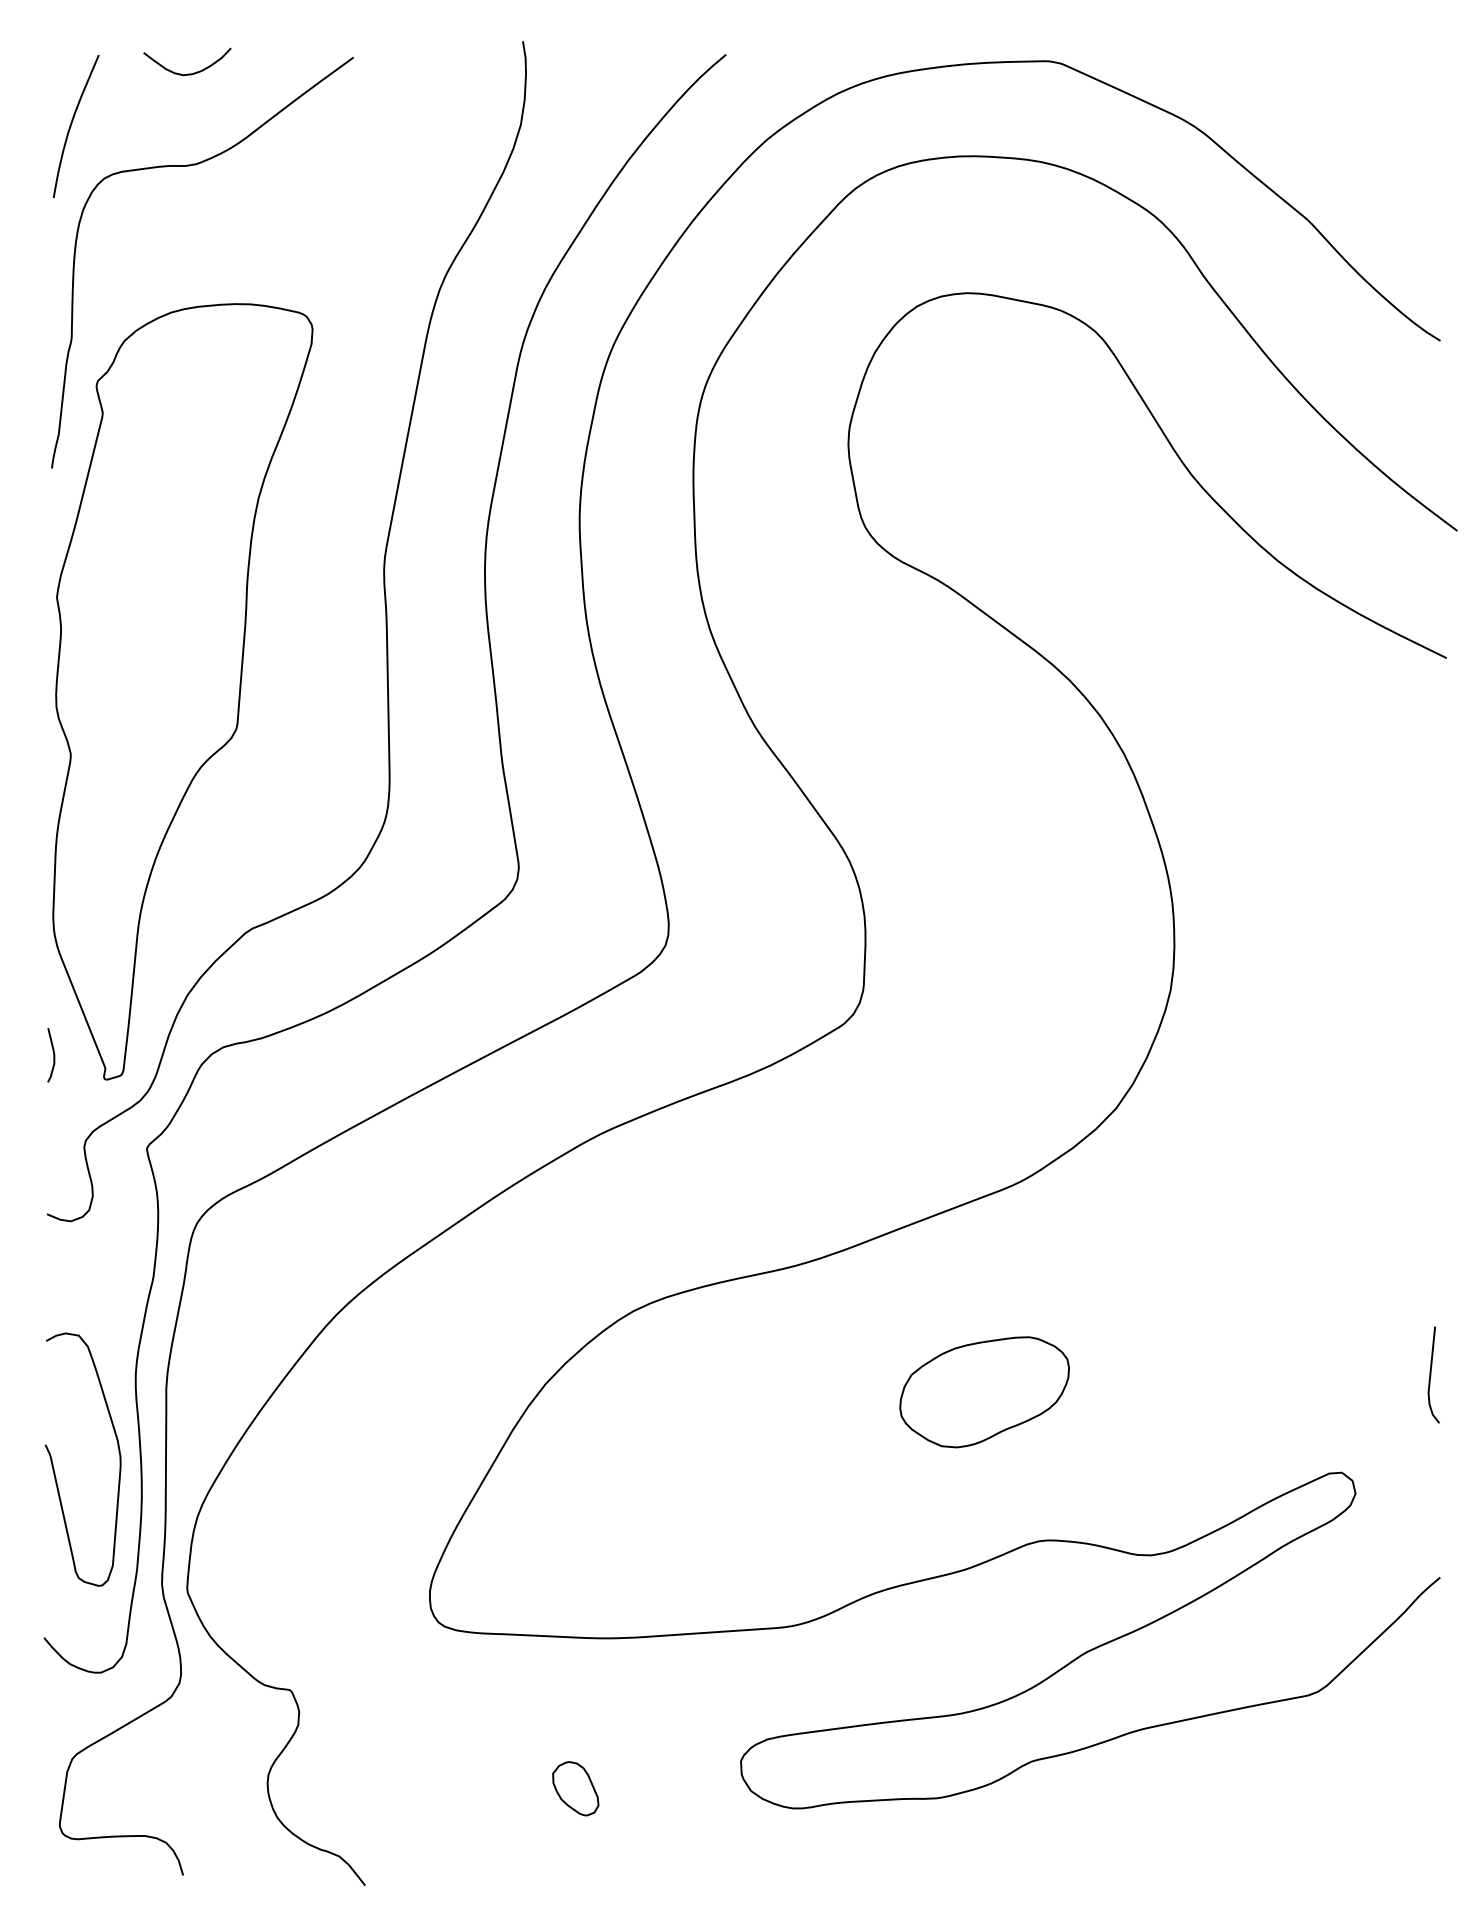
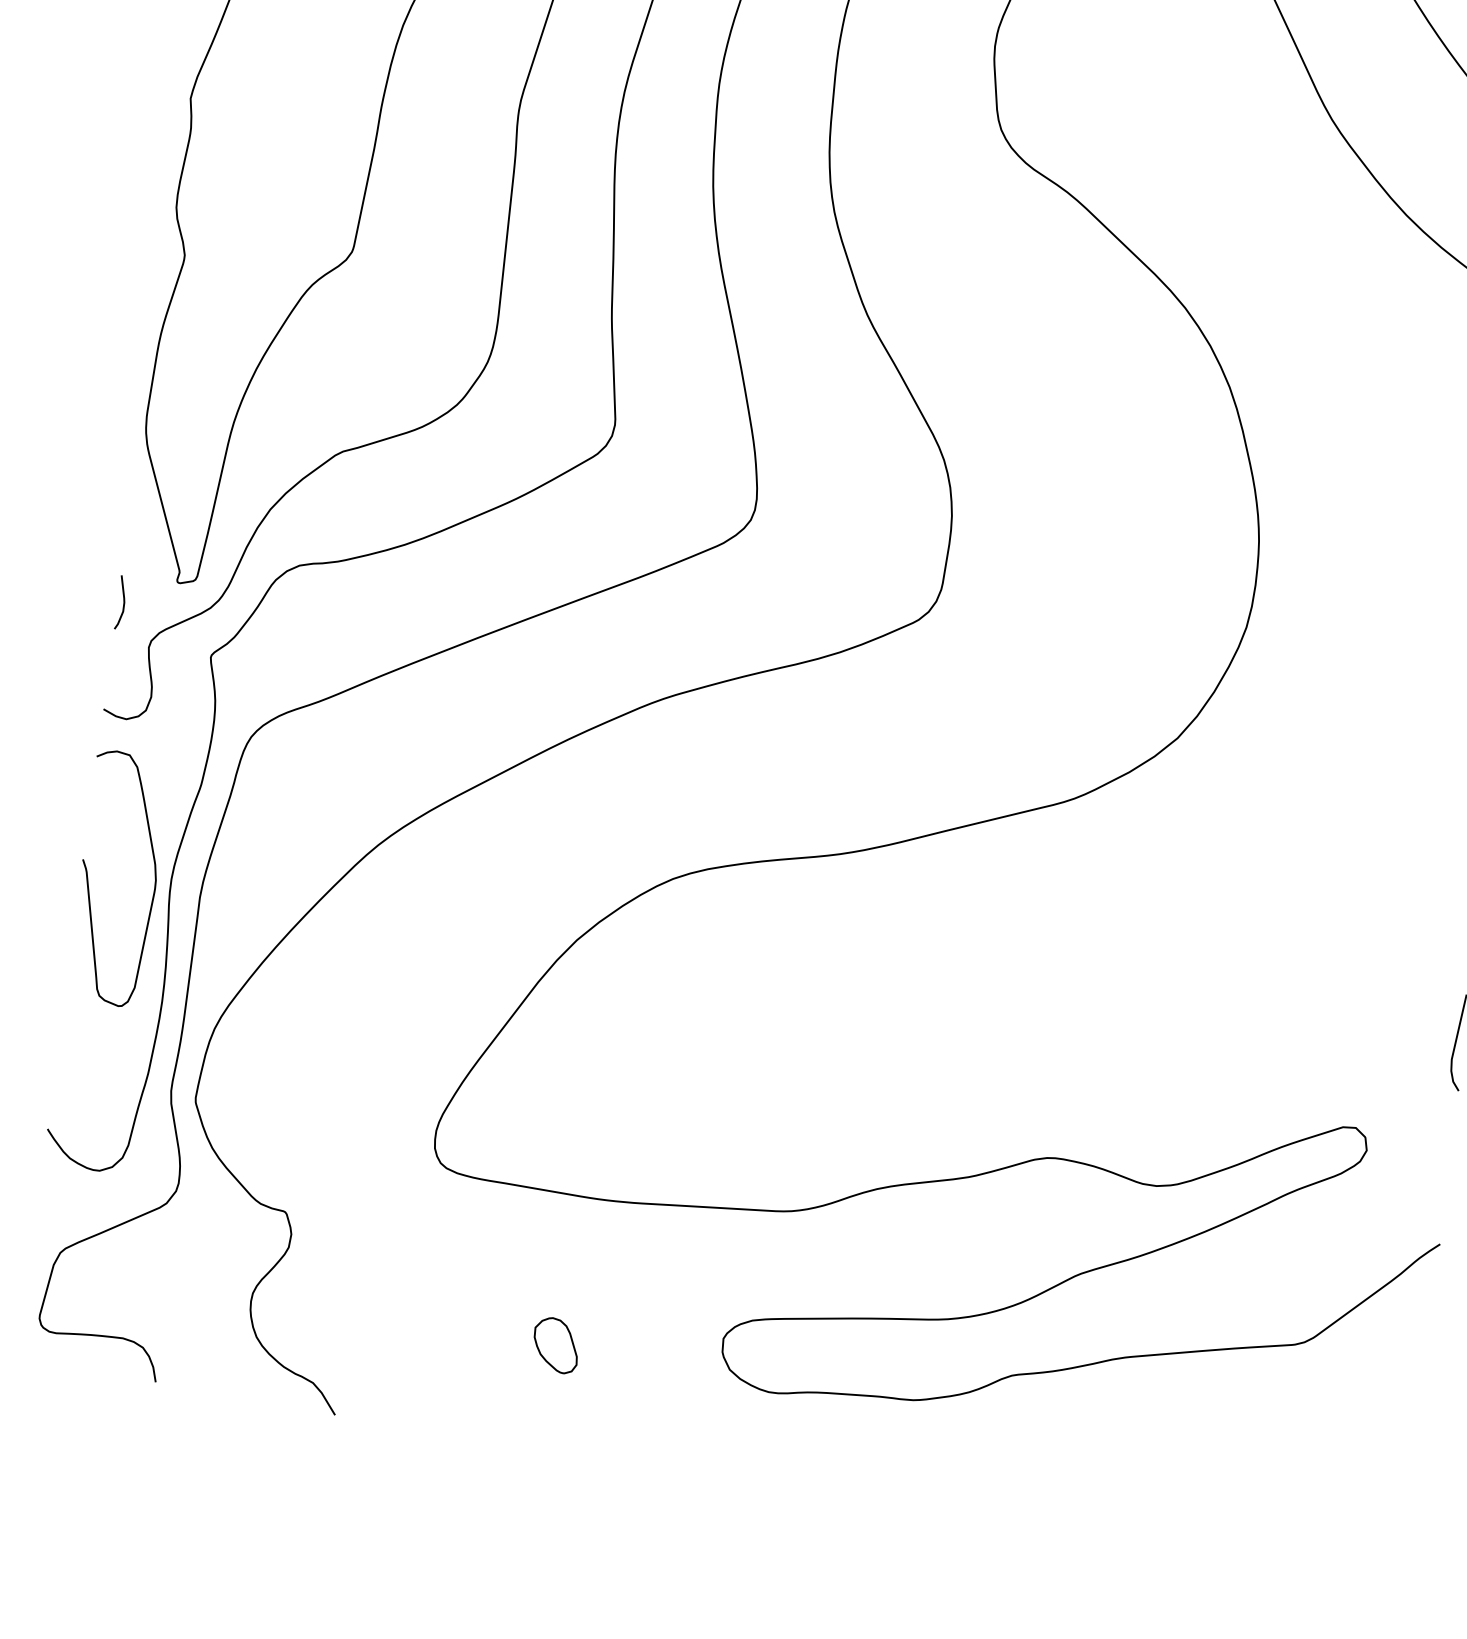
curve: (53, 1055) -> (123, 603), moved
part: (984, 1392) -> (1011, 1003), removed
curve: (53, 1463) -> (88, 878), moved

